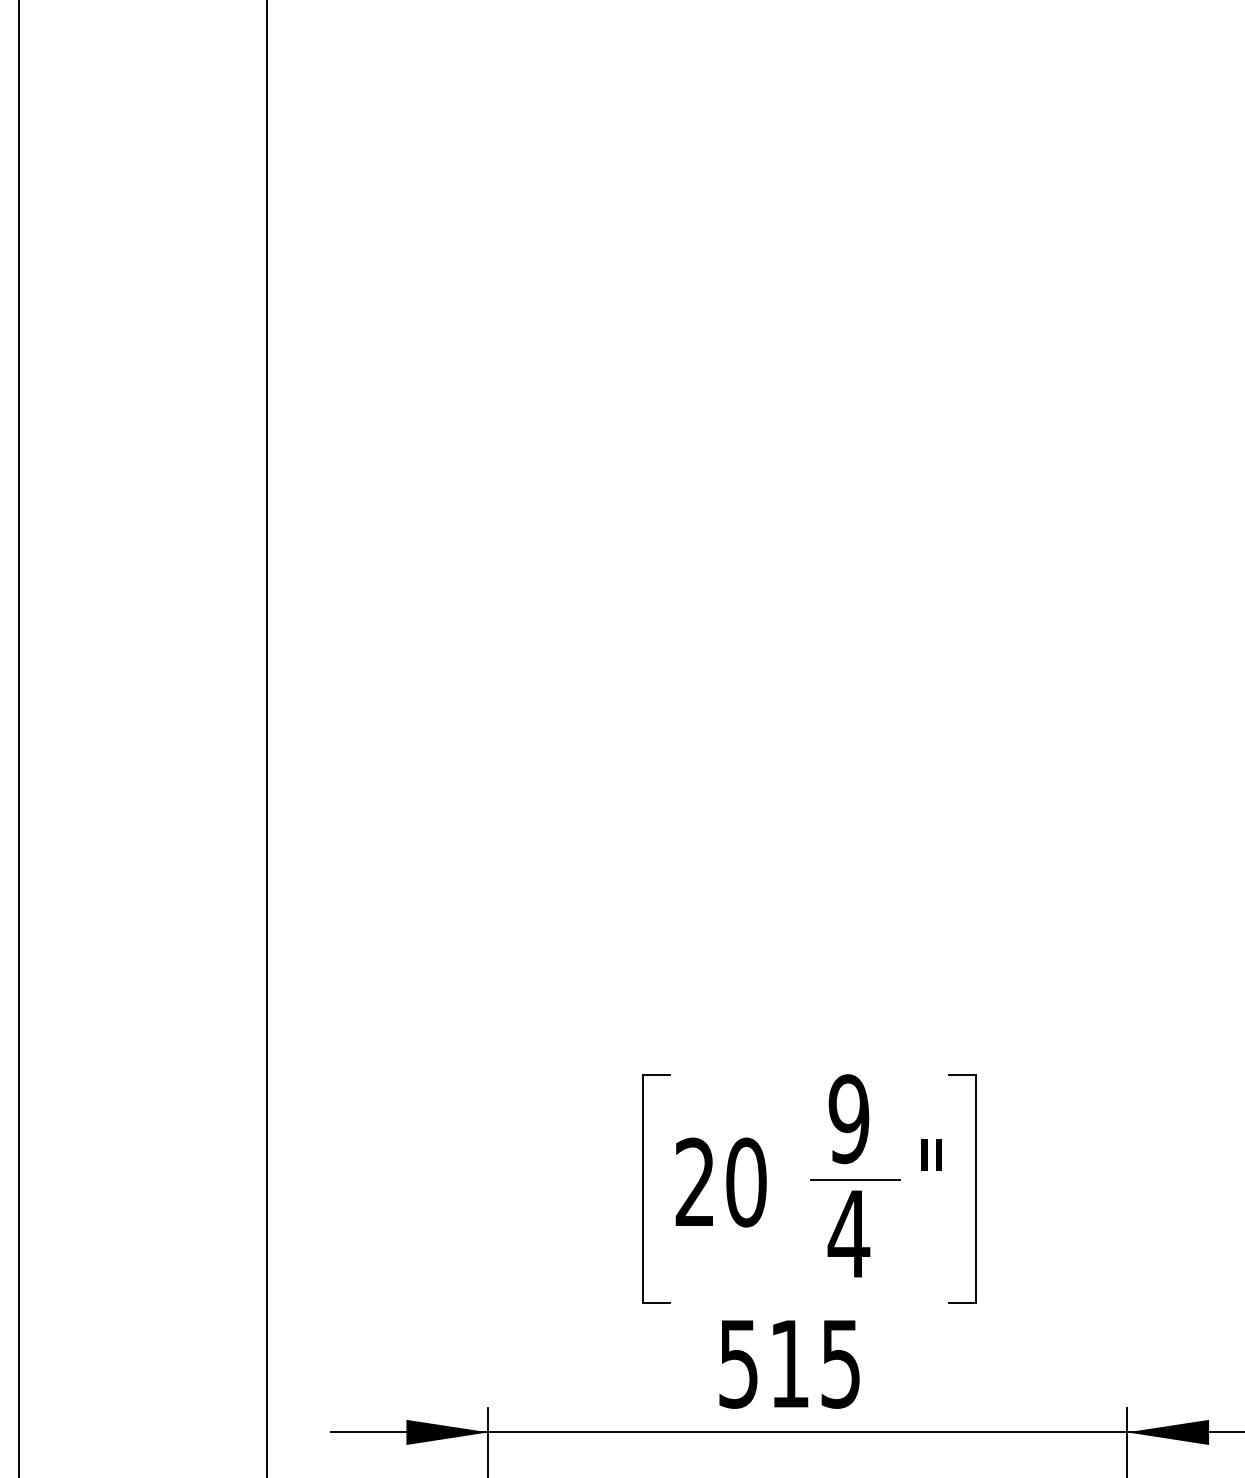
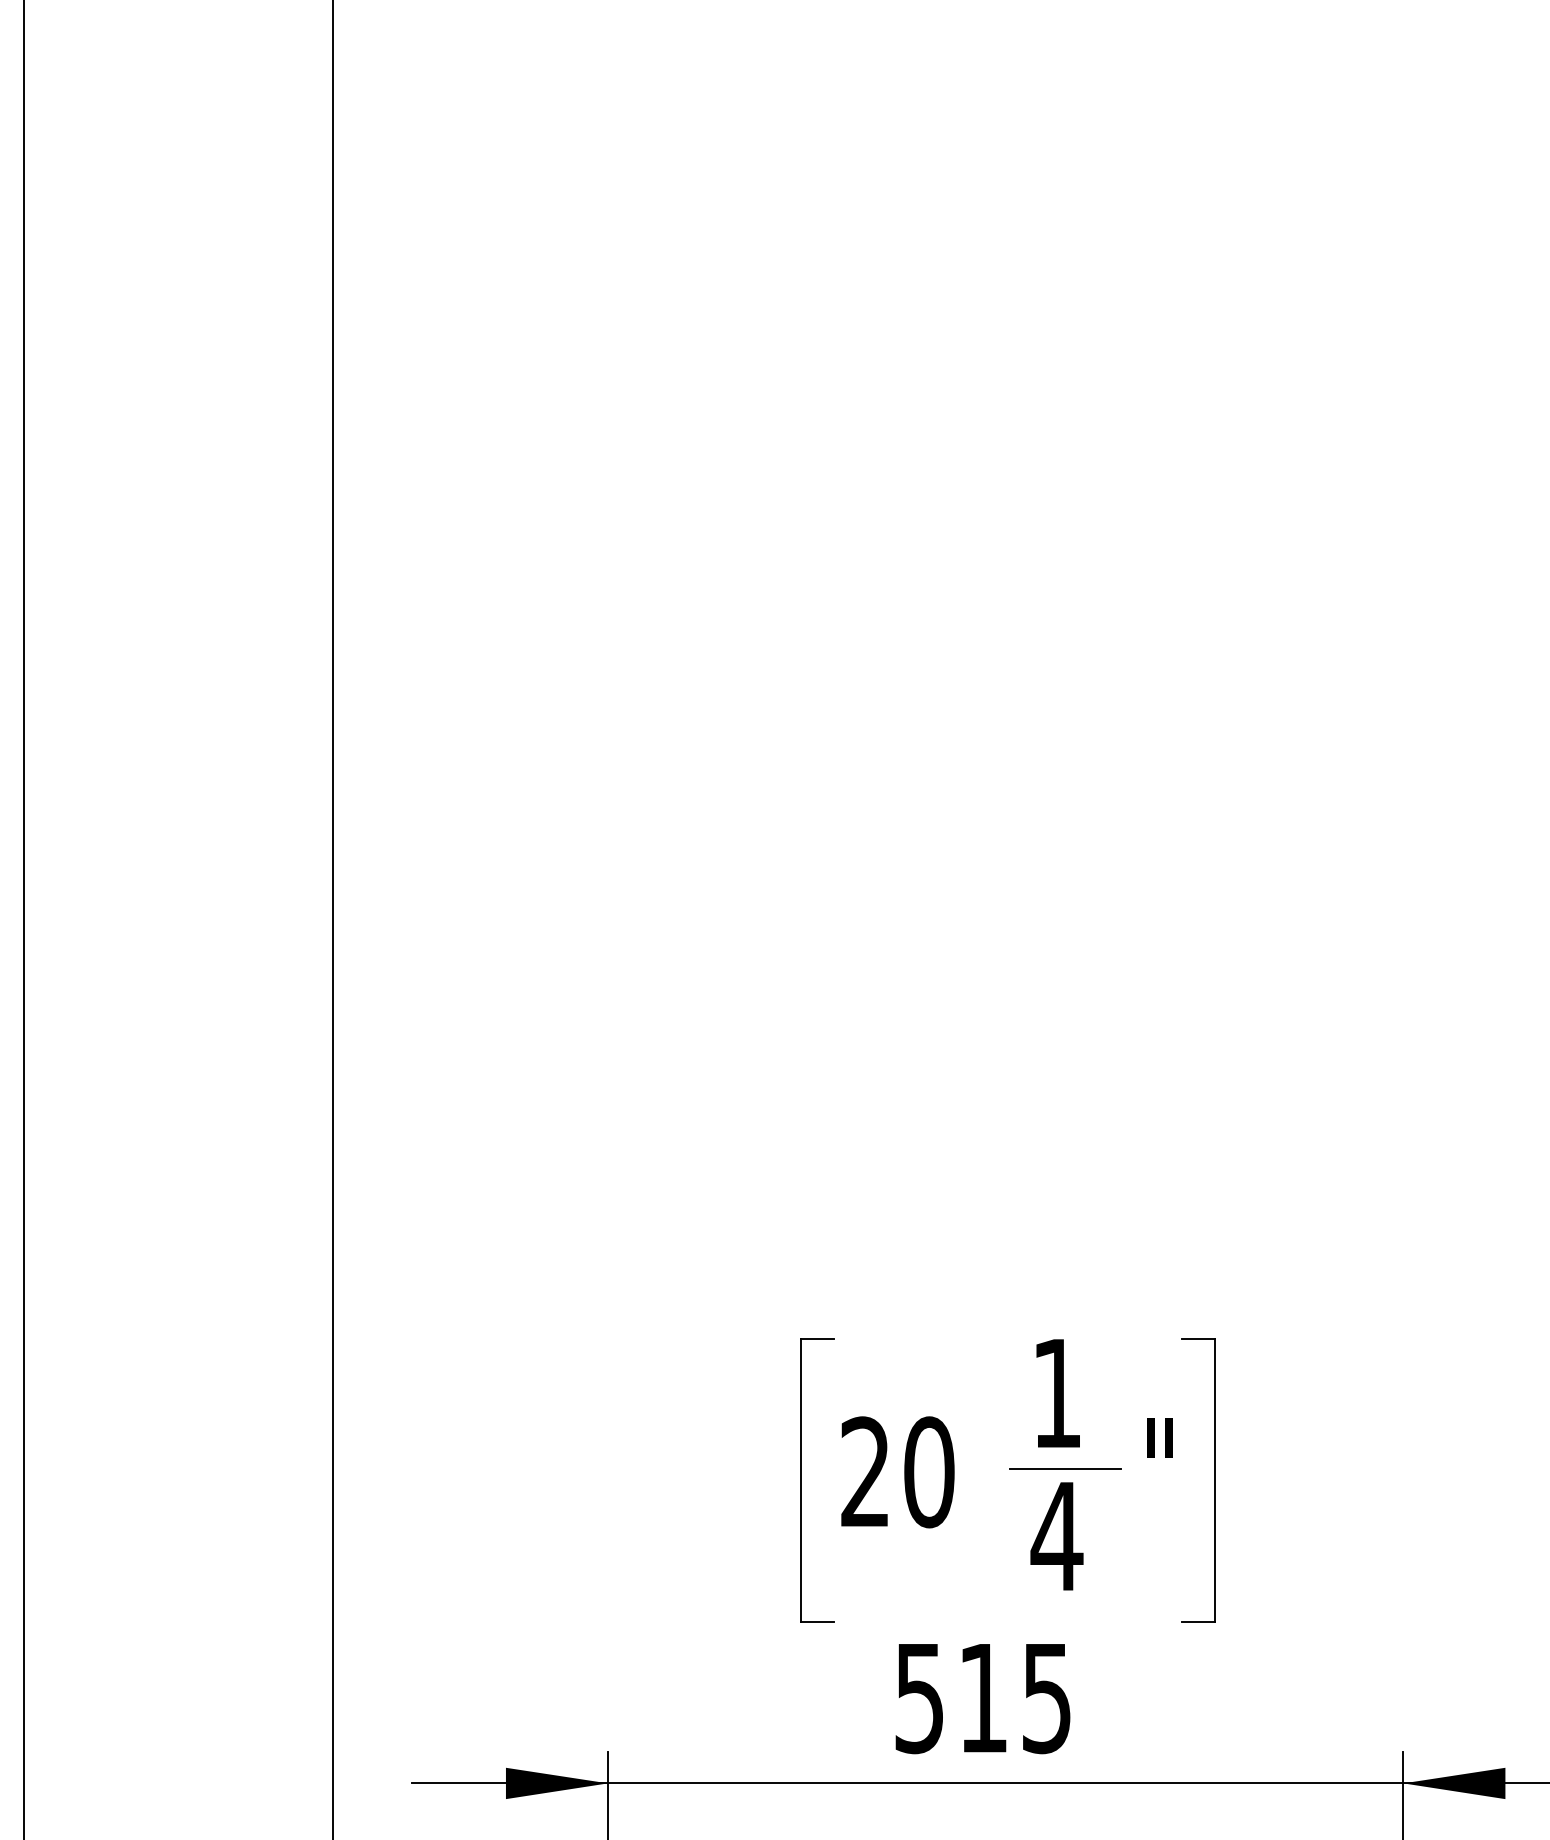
text: (848, 1119) -> (1056, 1393), 9 -> 1

